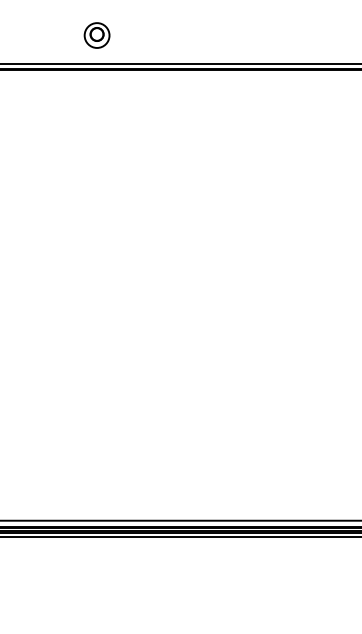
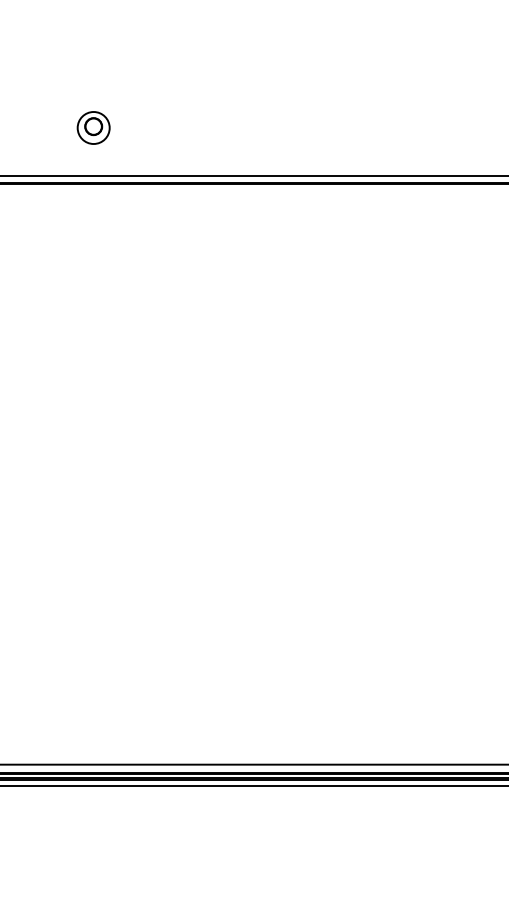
part: (96, 35) -> (93, 127), moved

